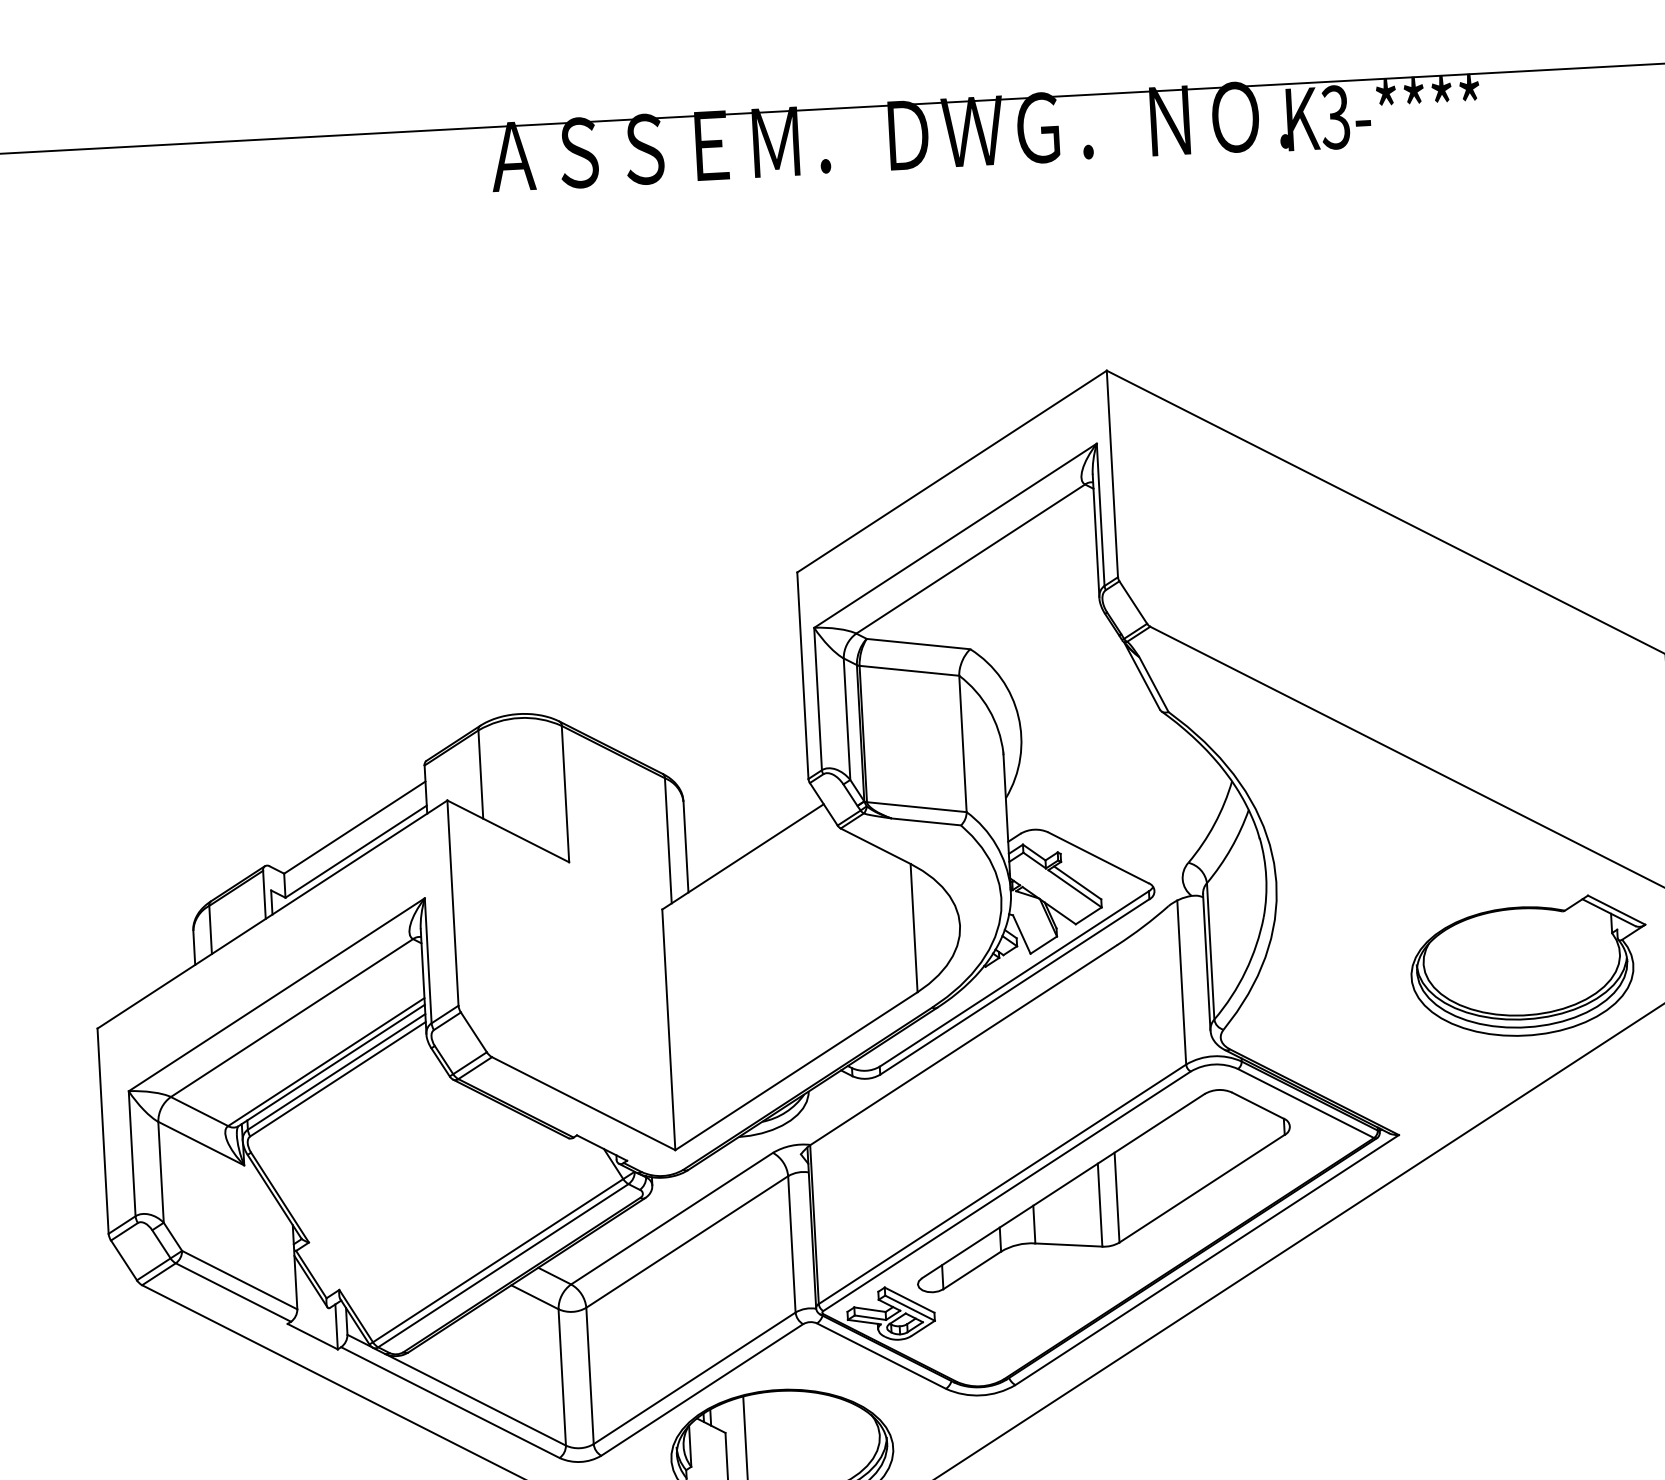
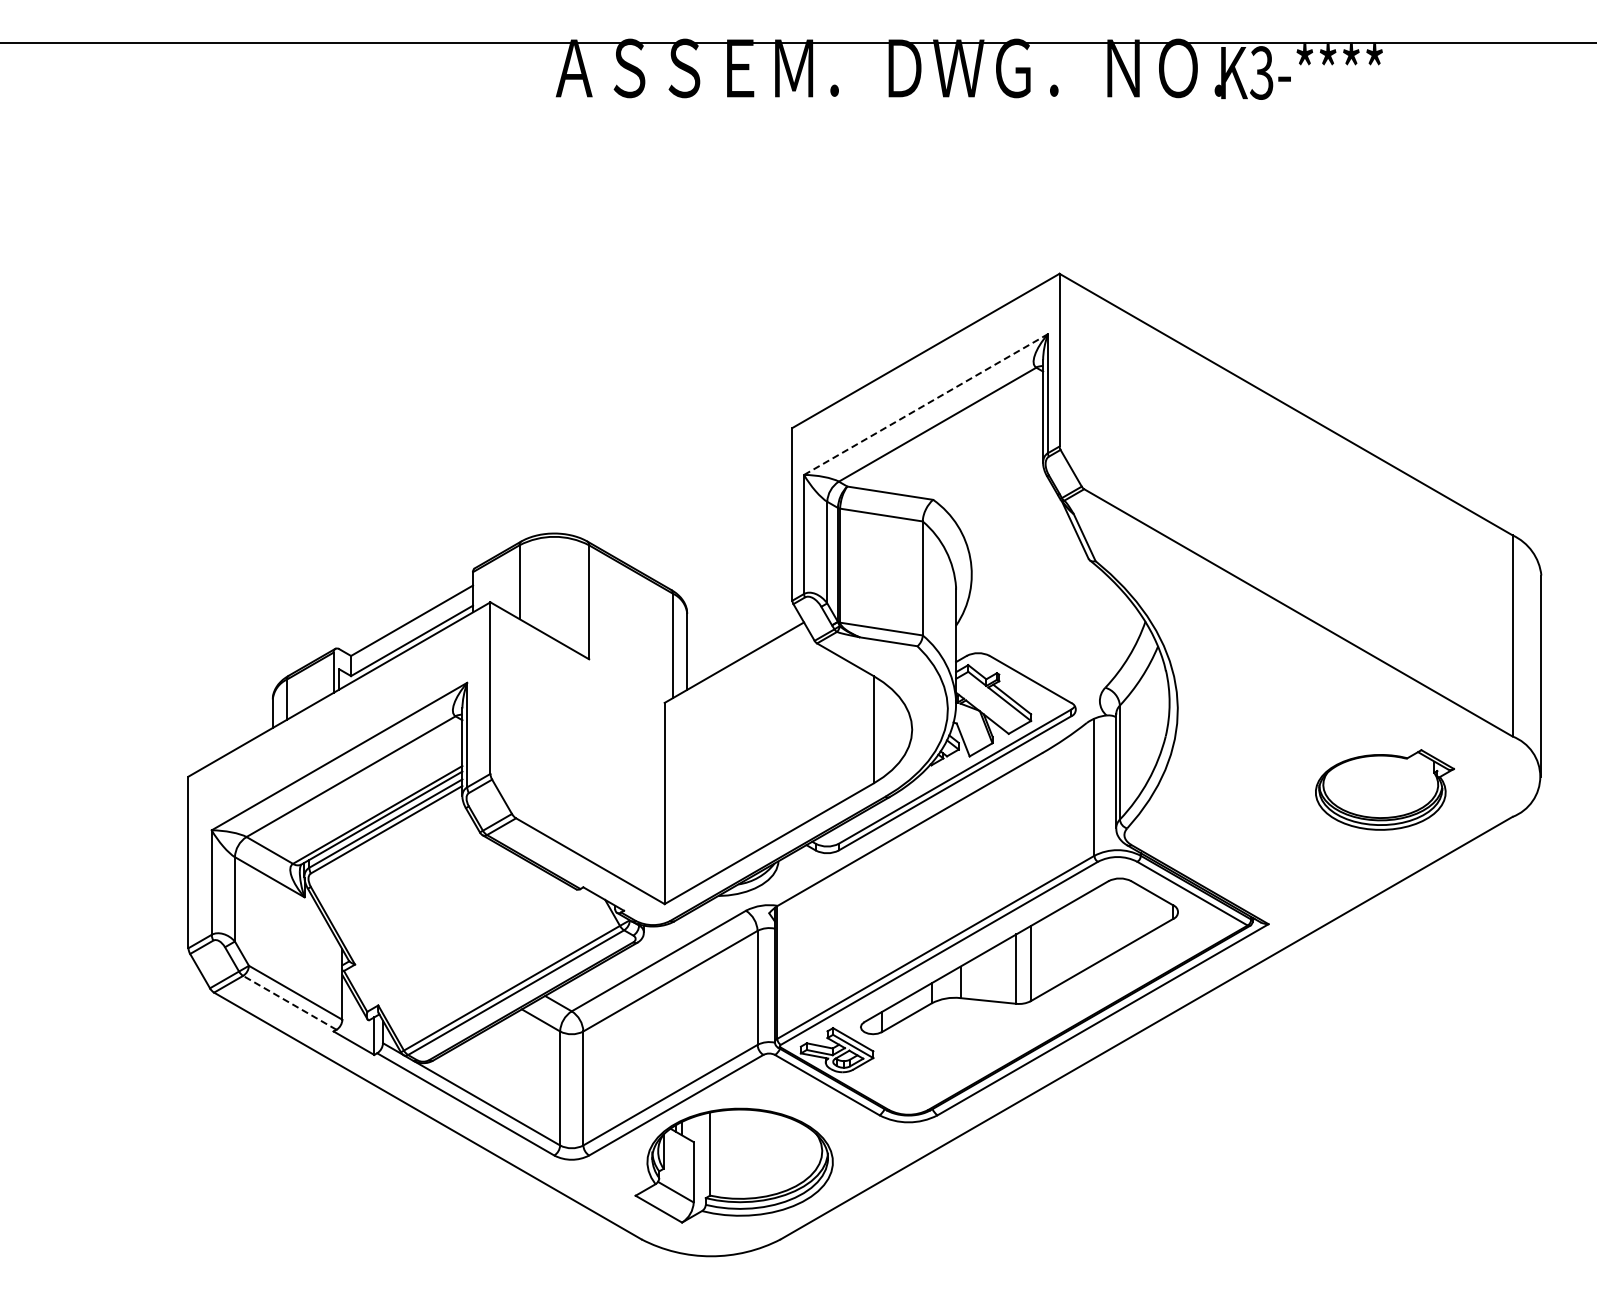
line: (956, 535) -> (926, 404), solid -> dashed
part: (1528, 966) -> (1384, 789), size x0.7
line: (232, 1292) -> (289, 1002), solid -> dashed

